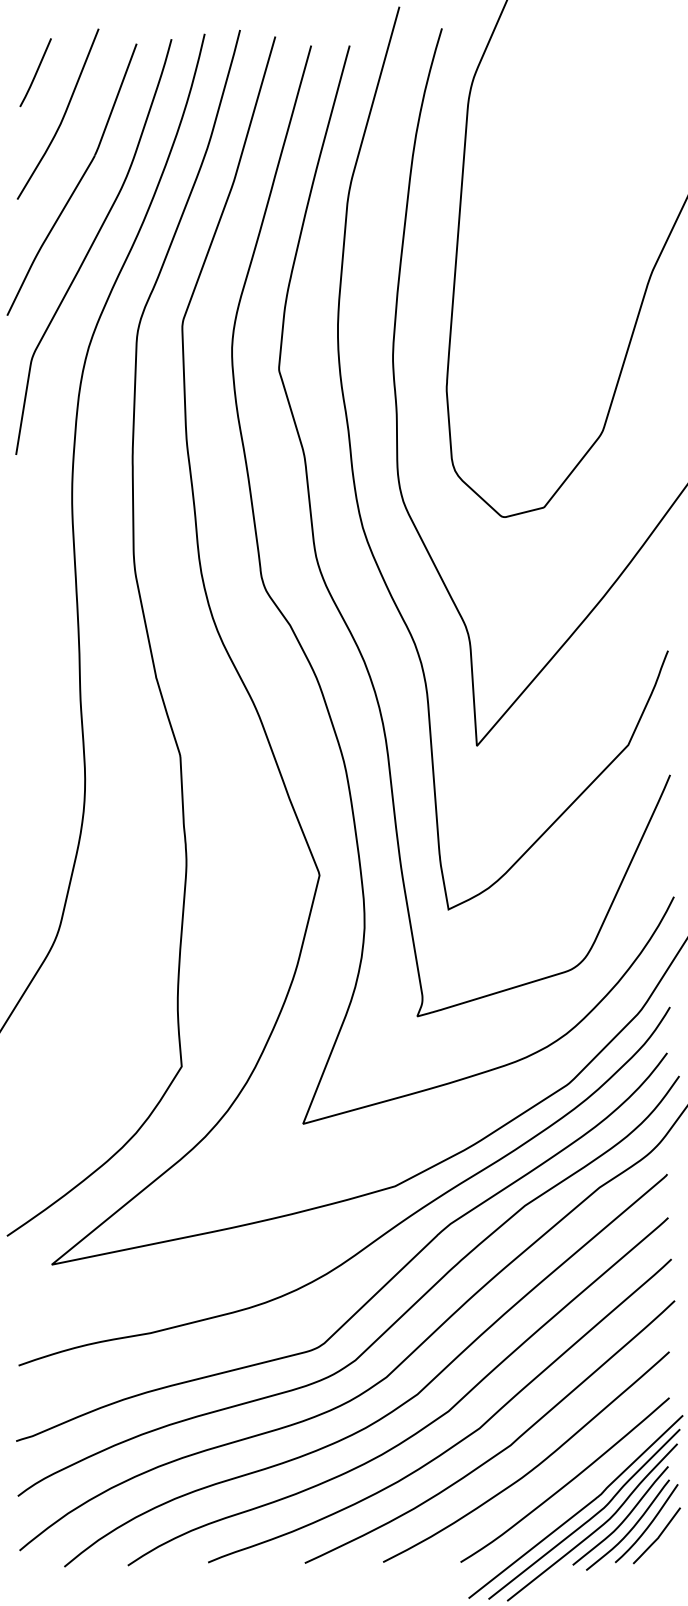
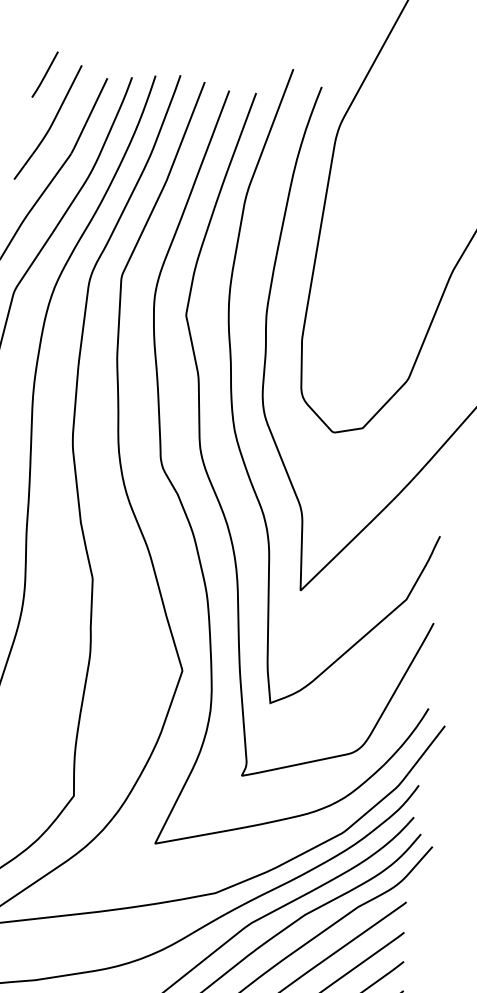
line: (35, 72) -> (44, 74), moved

